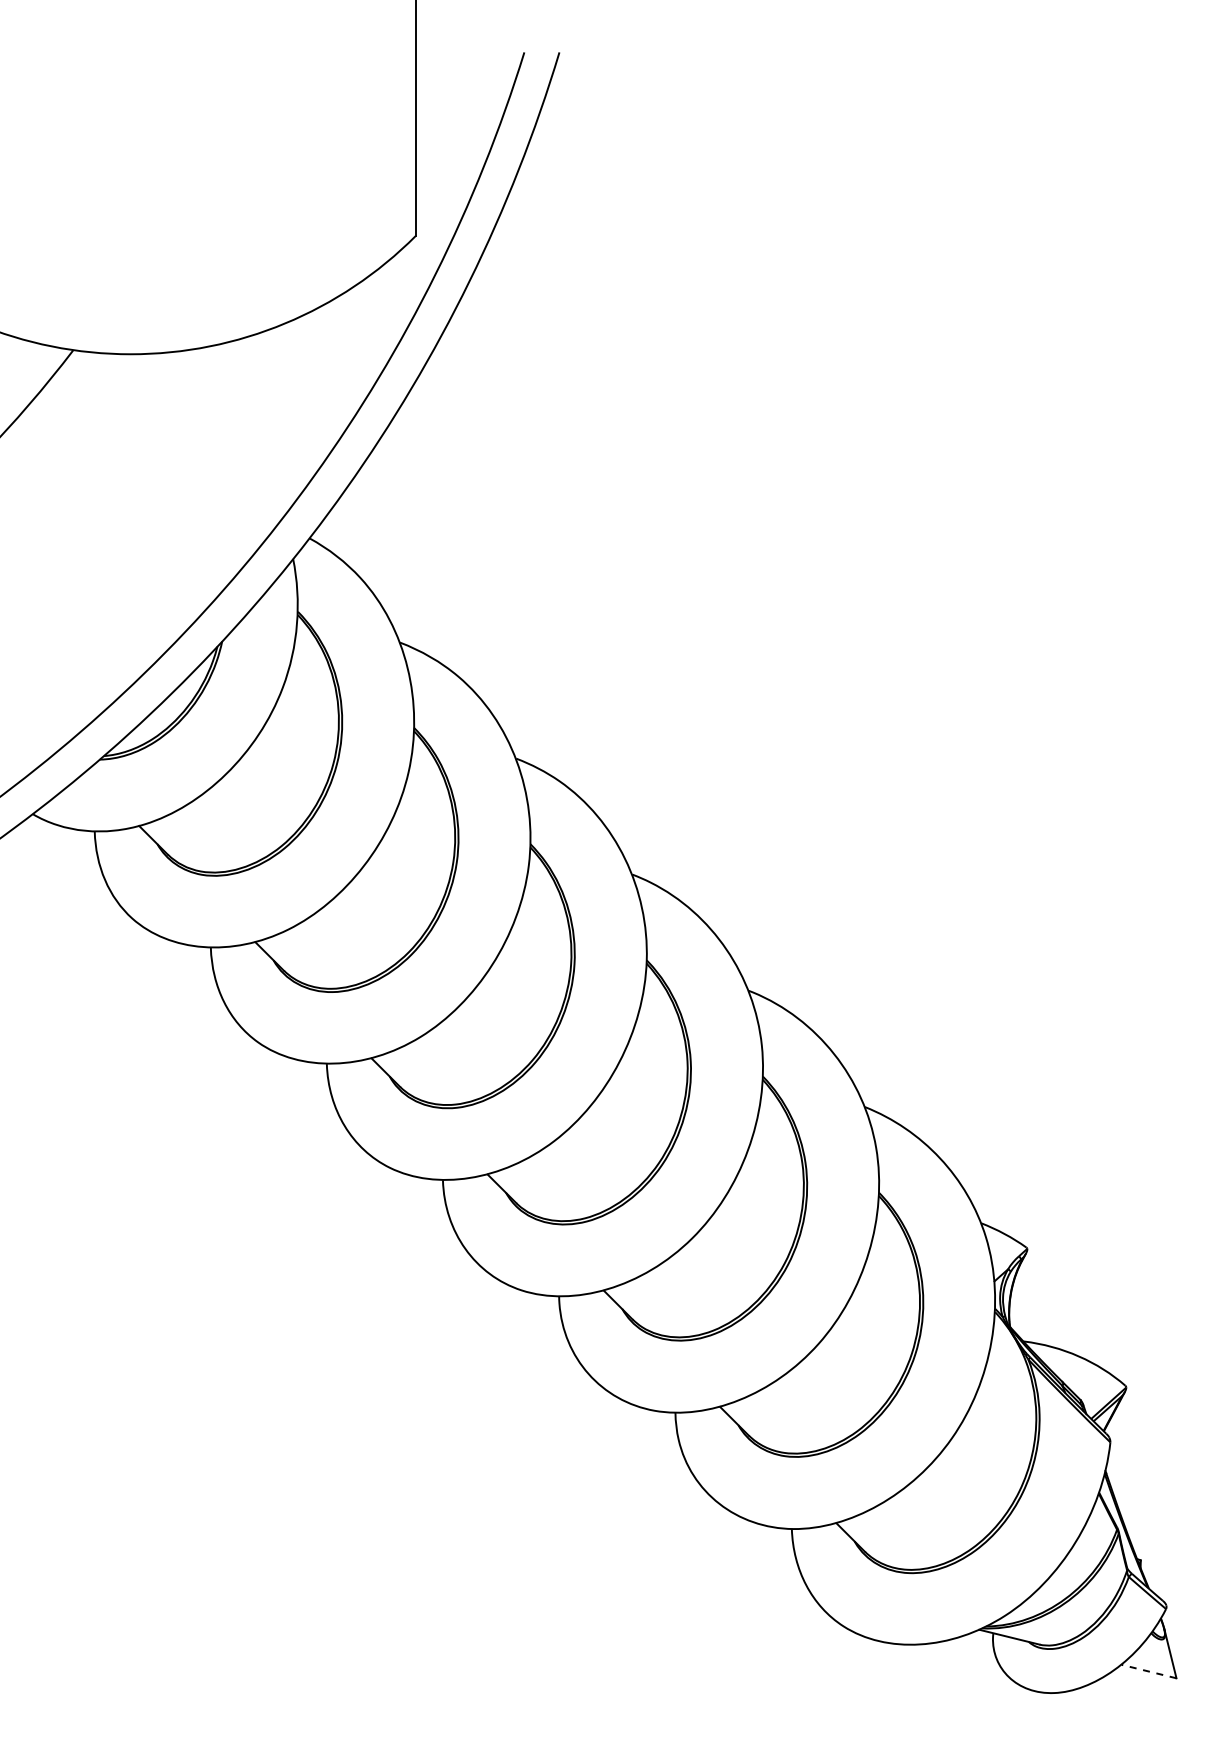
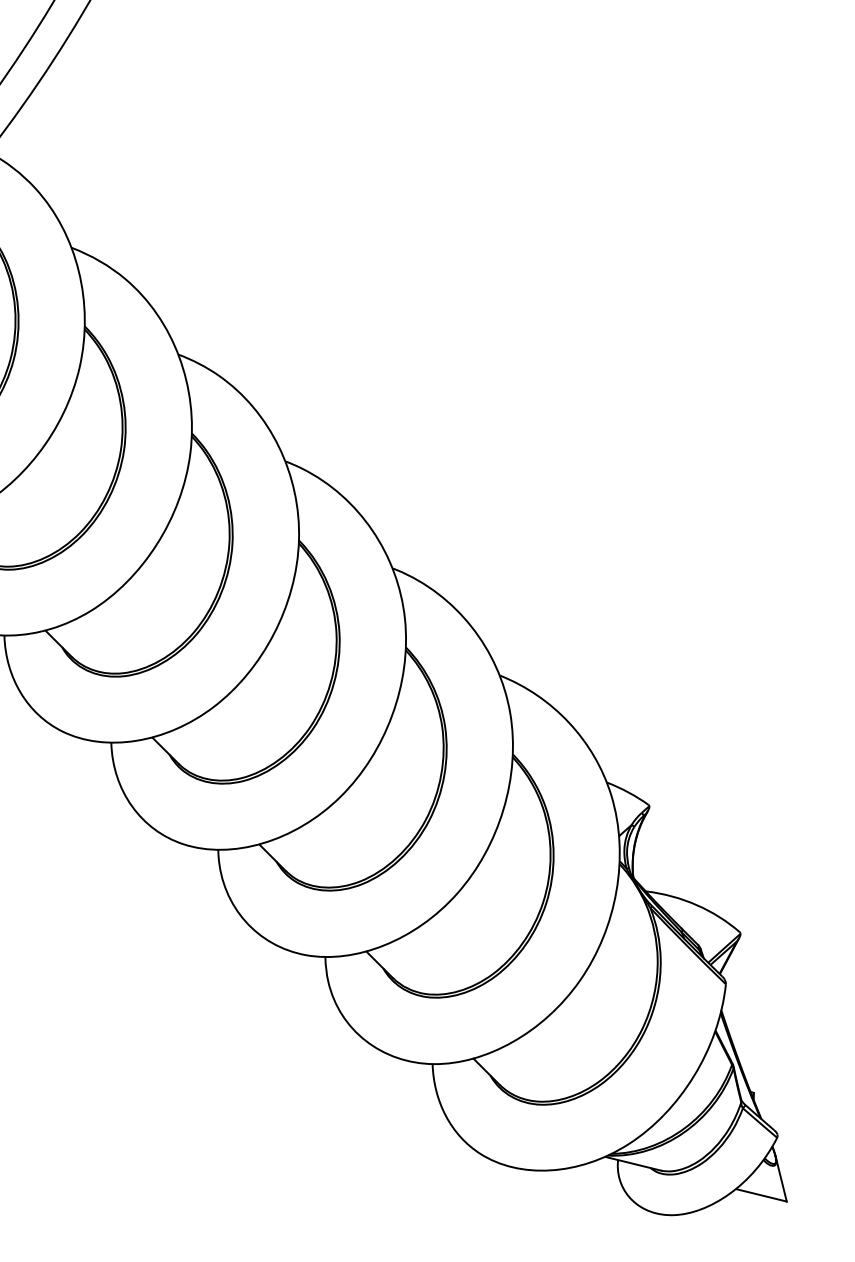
line: (1148, 1671) -> (760, 1195), dashed -> solid

